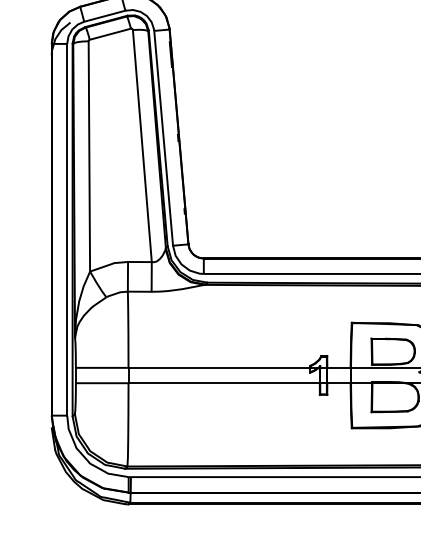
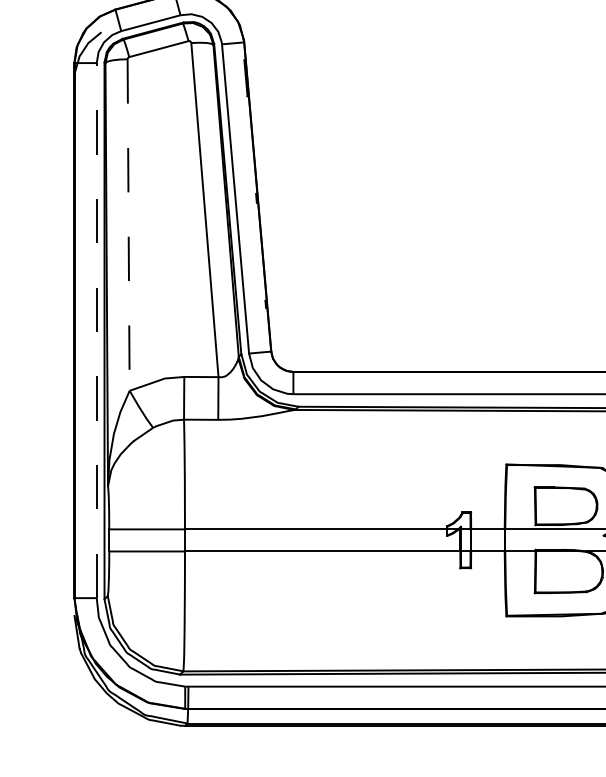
line: (89, 156) -> (128, 225), solid -> dashed
line: (67, 229) -> (97, 330), solid -> dashed

